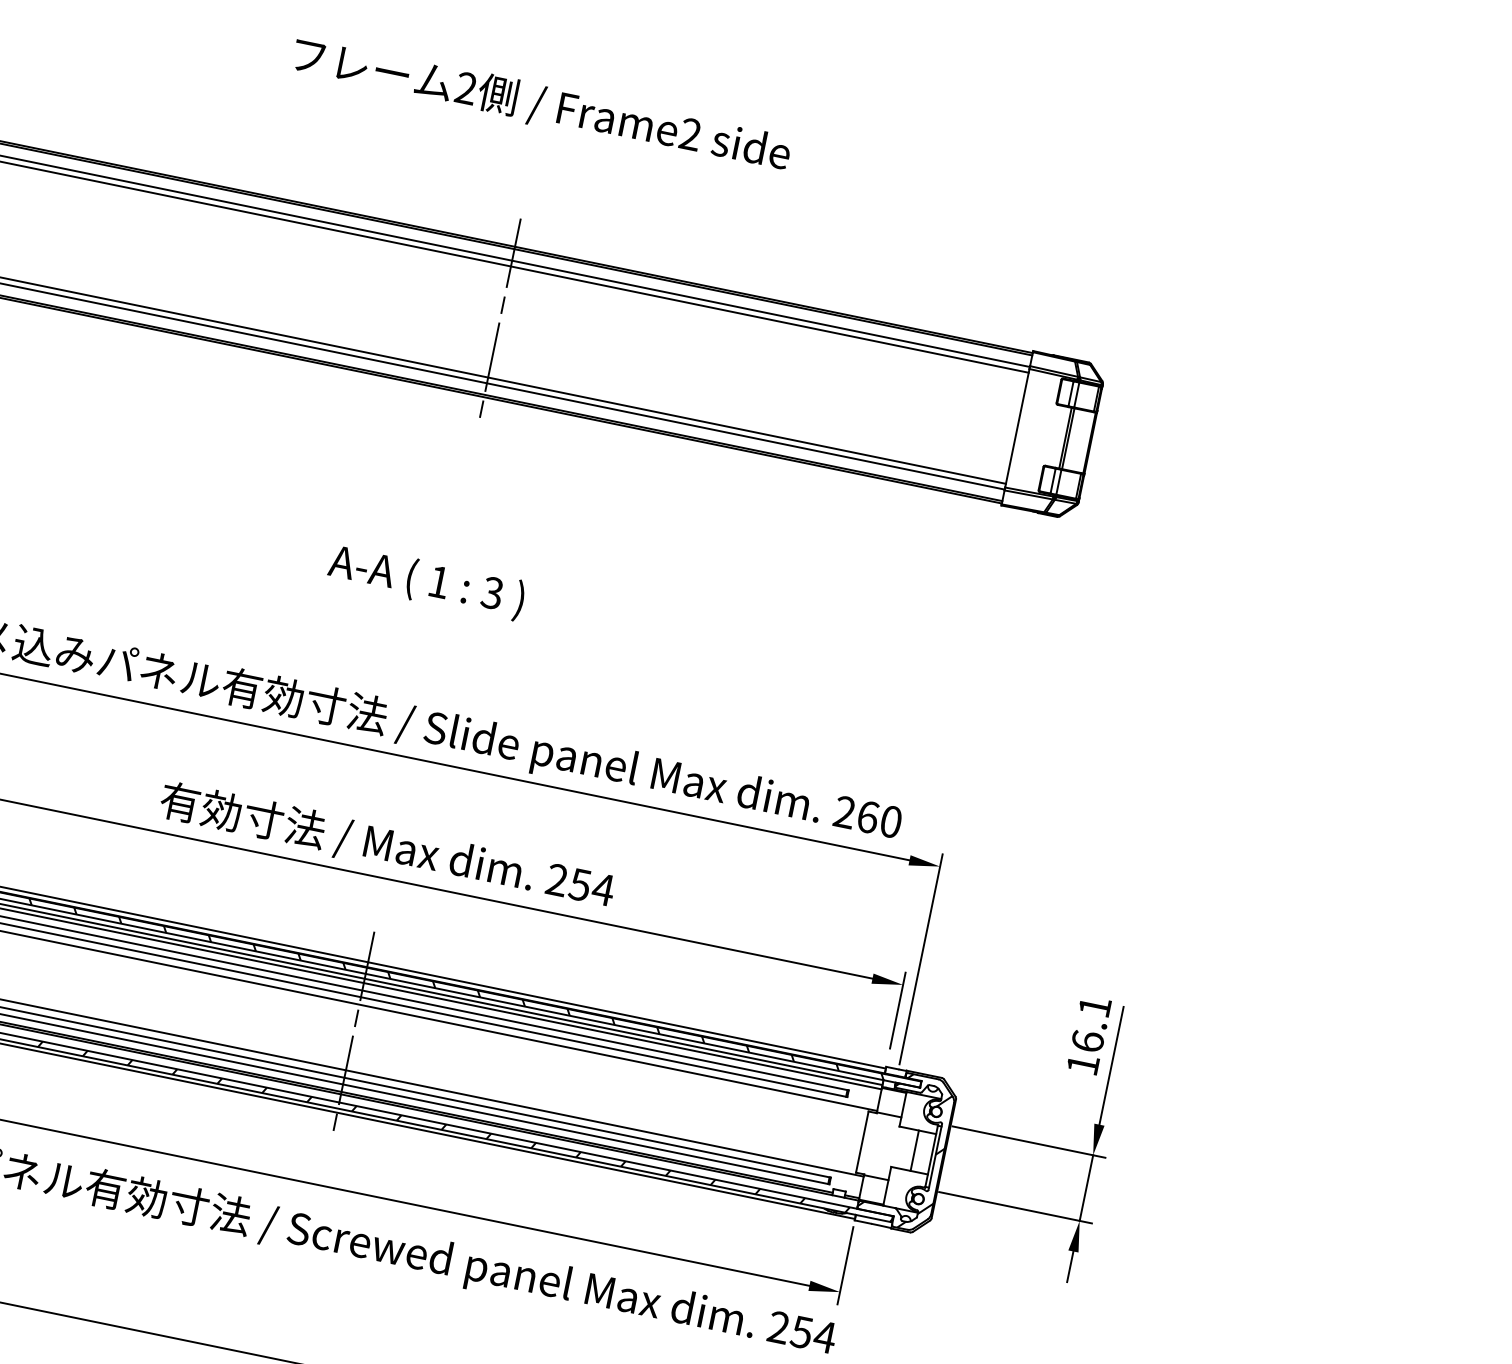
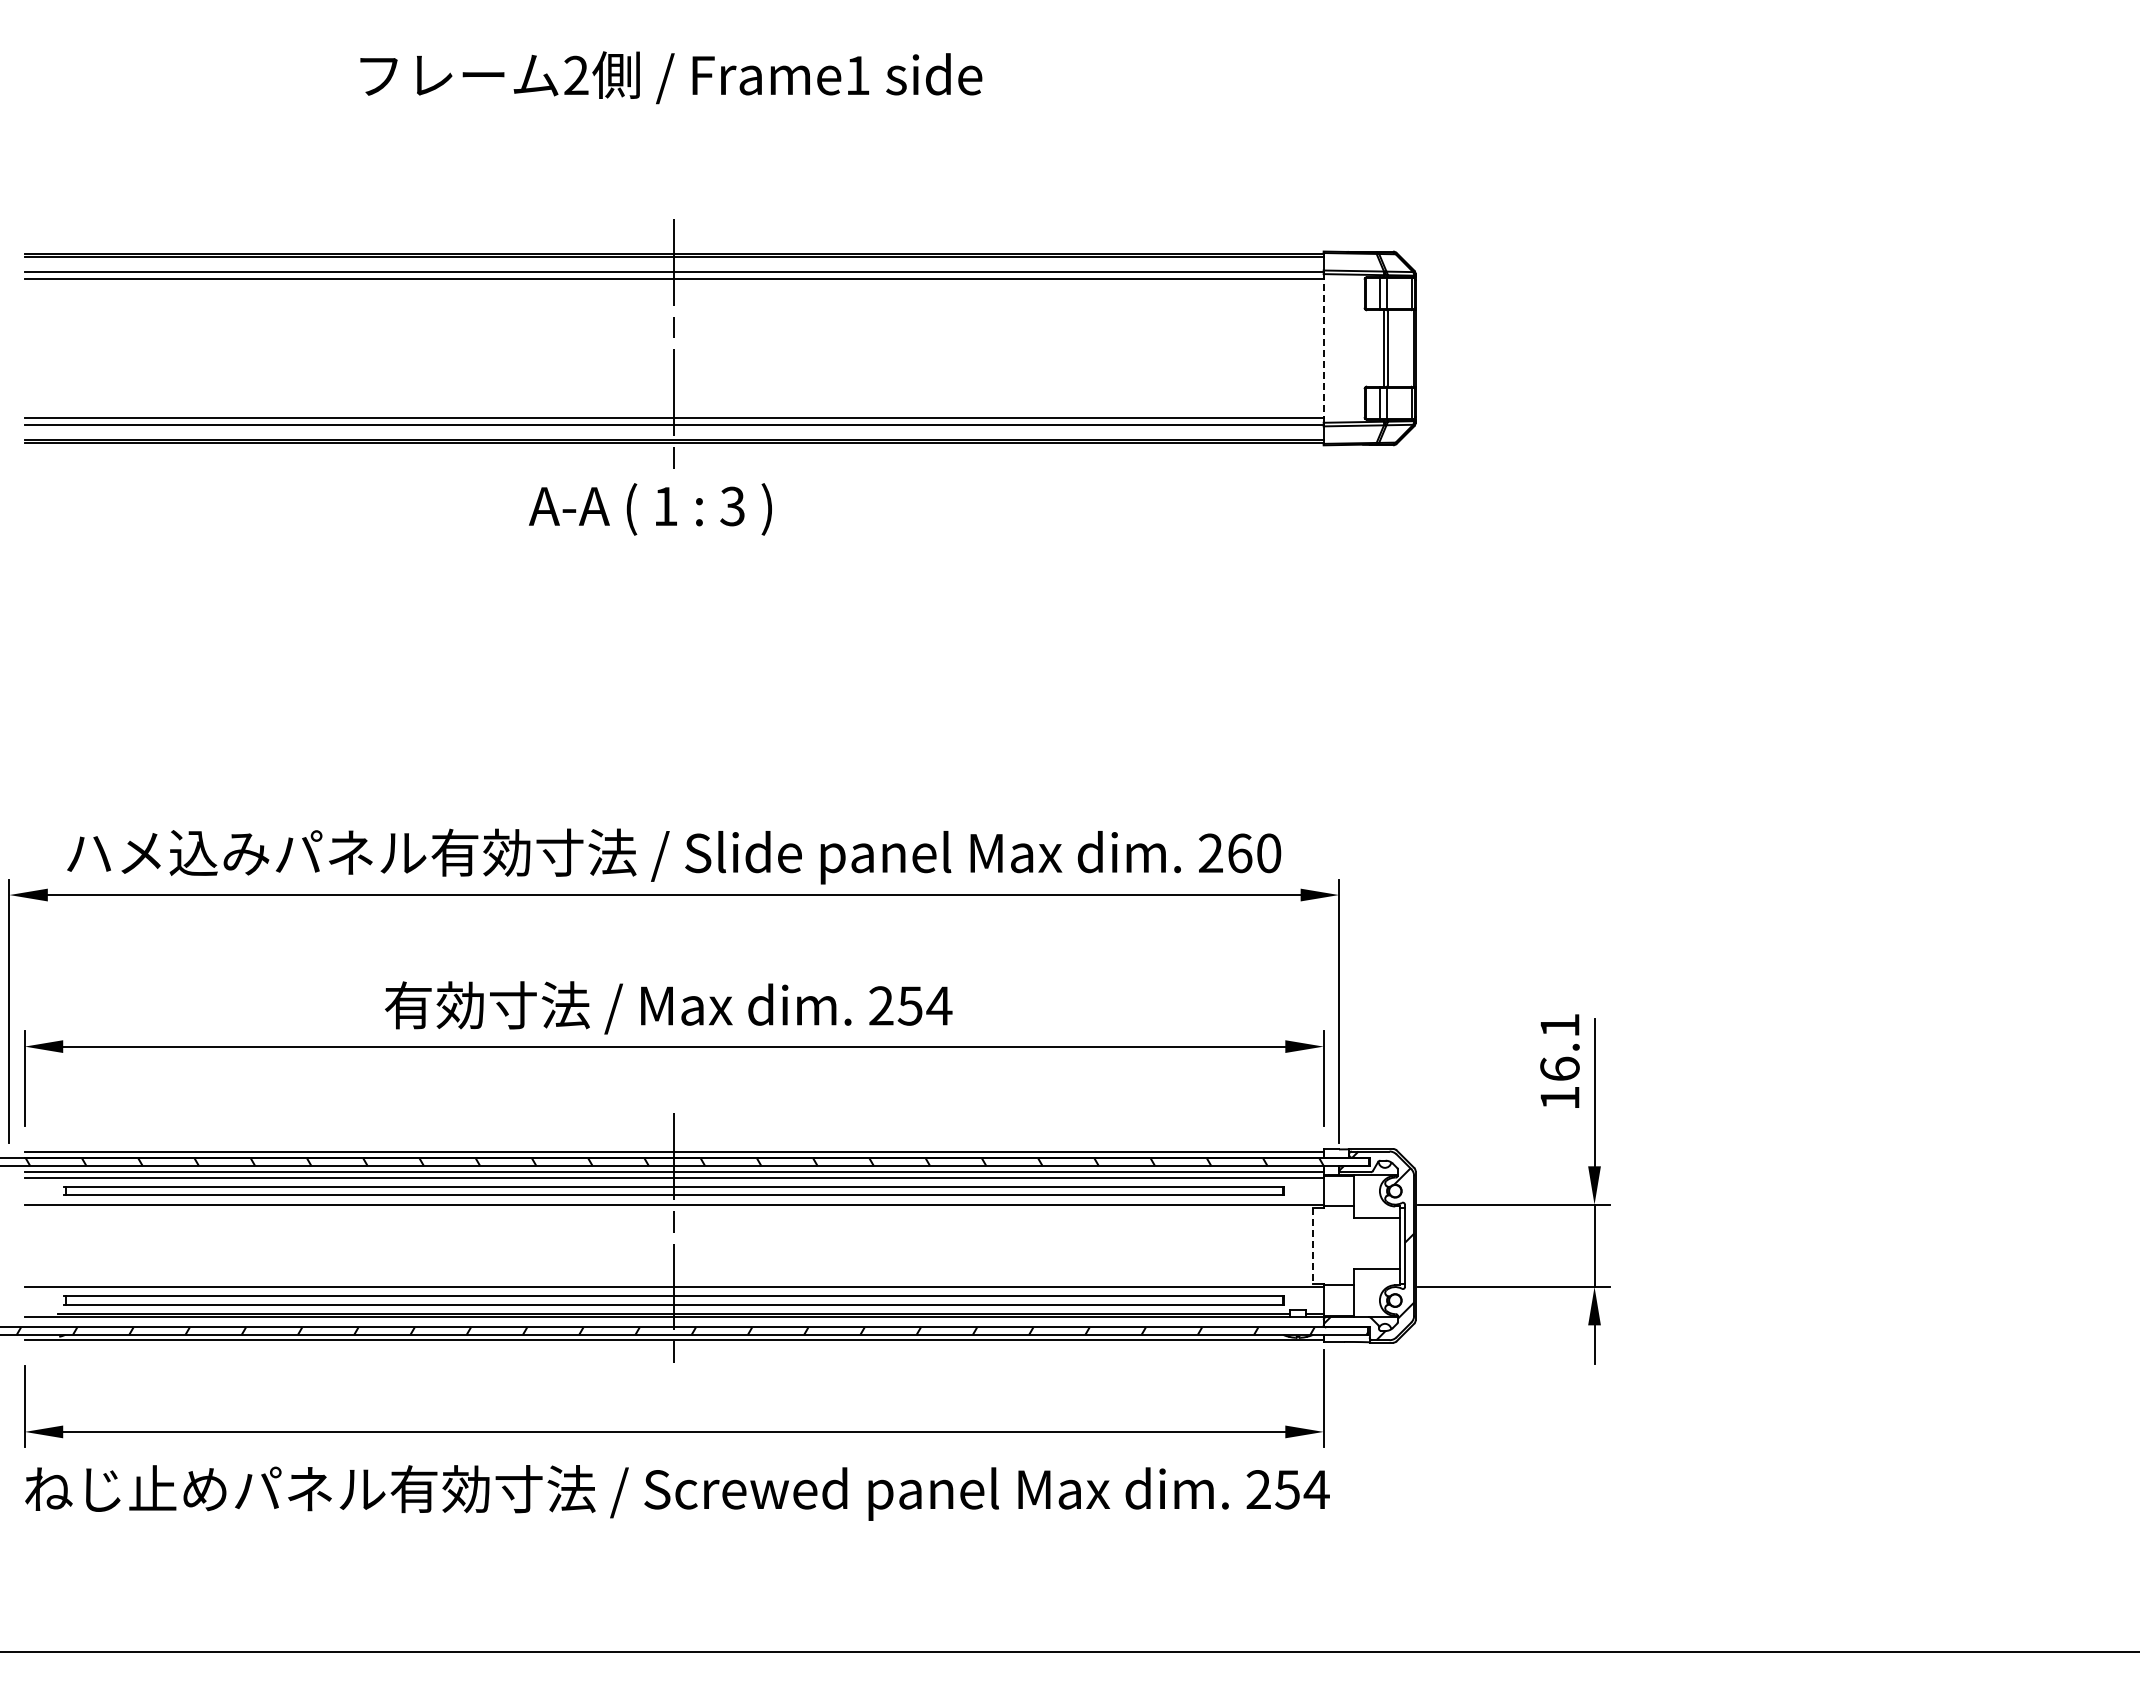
text: (690, 133) -> (857, 74), Frame2 -> Frame1
line: (1017, 427) -> (1323, 347), solid -> dashed
text: (426, 582) -> (650, 509), moved
line: (862, 1142) -> (1313, 1246), solid -> dashed
line: (914, 1150) -> (1378, 1242), removed

